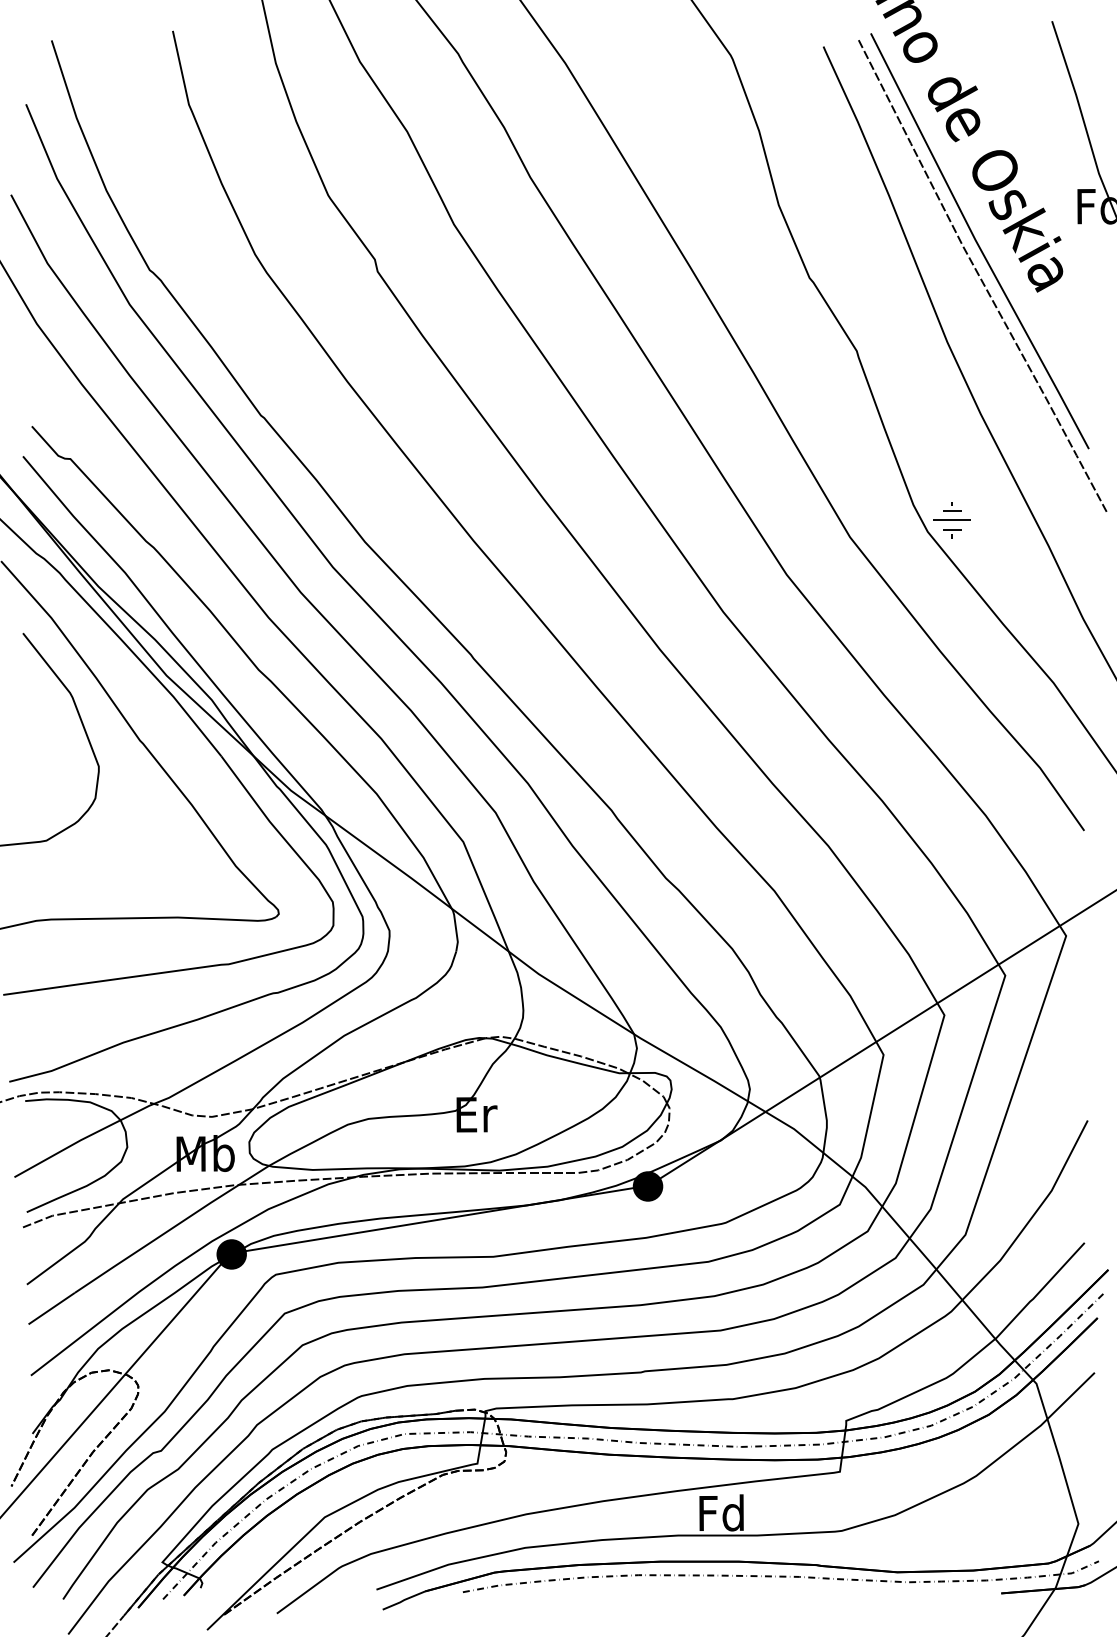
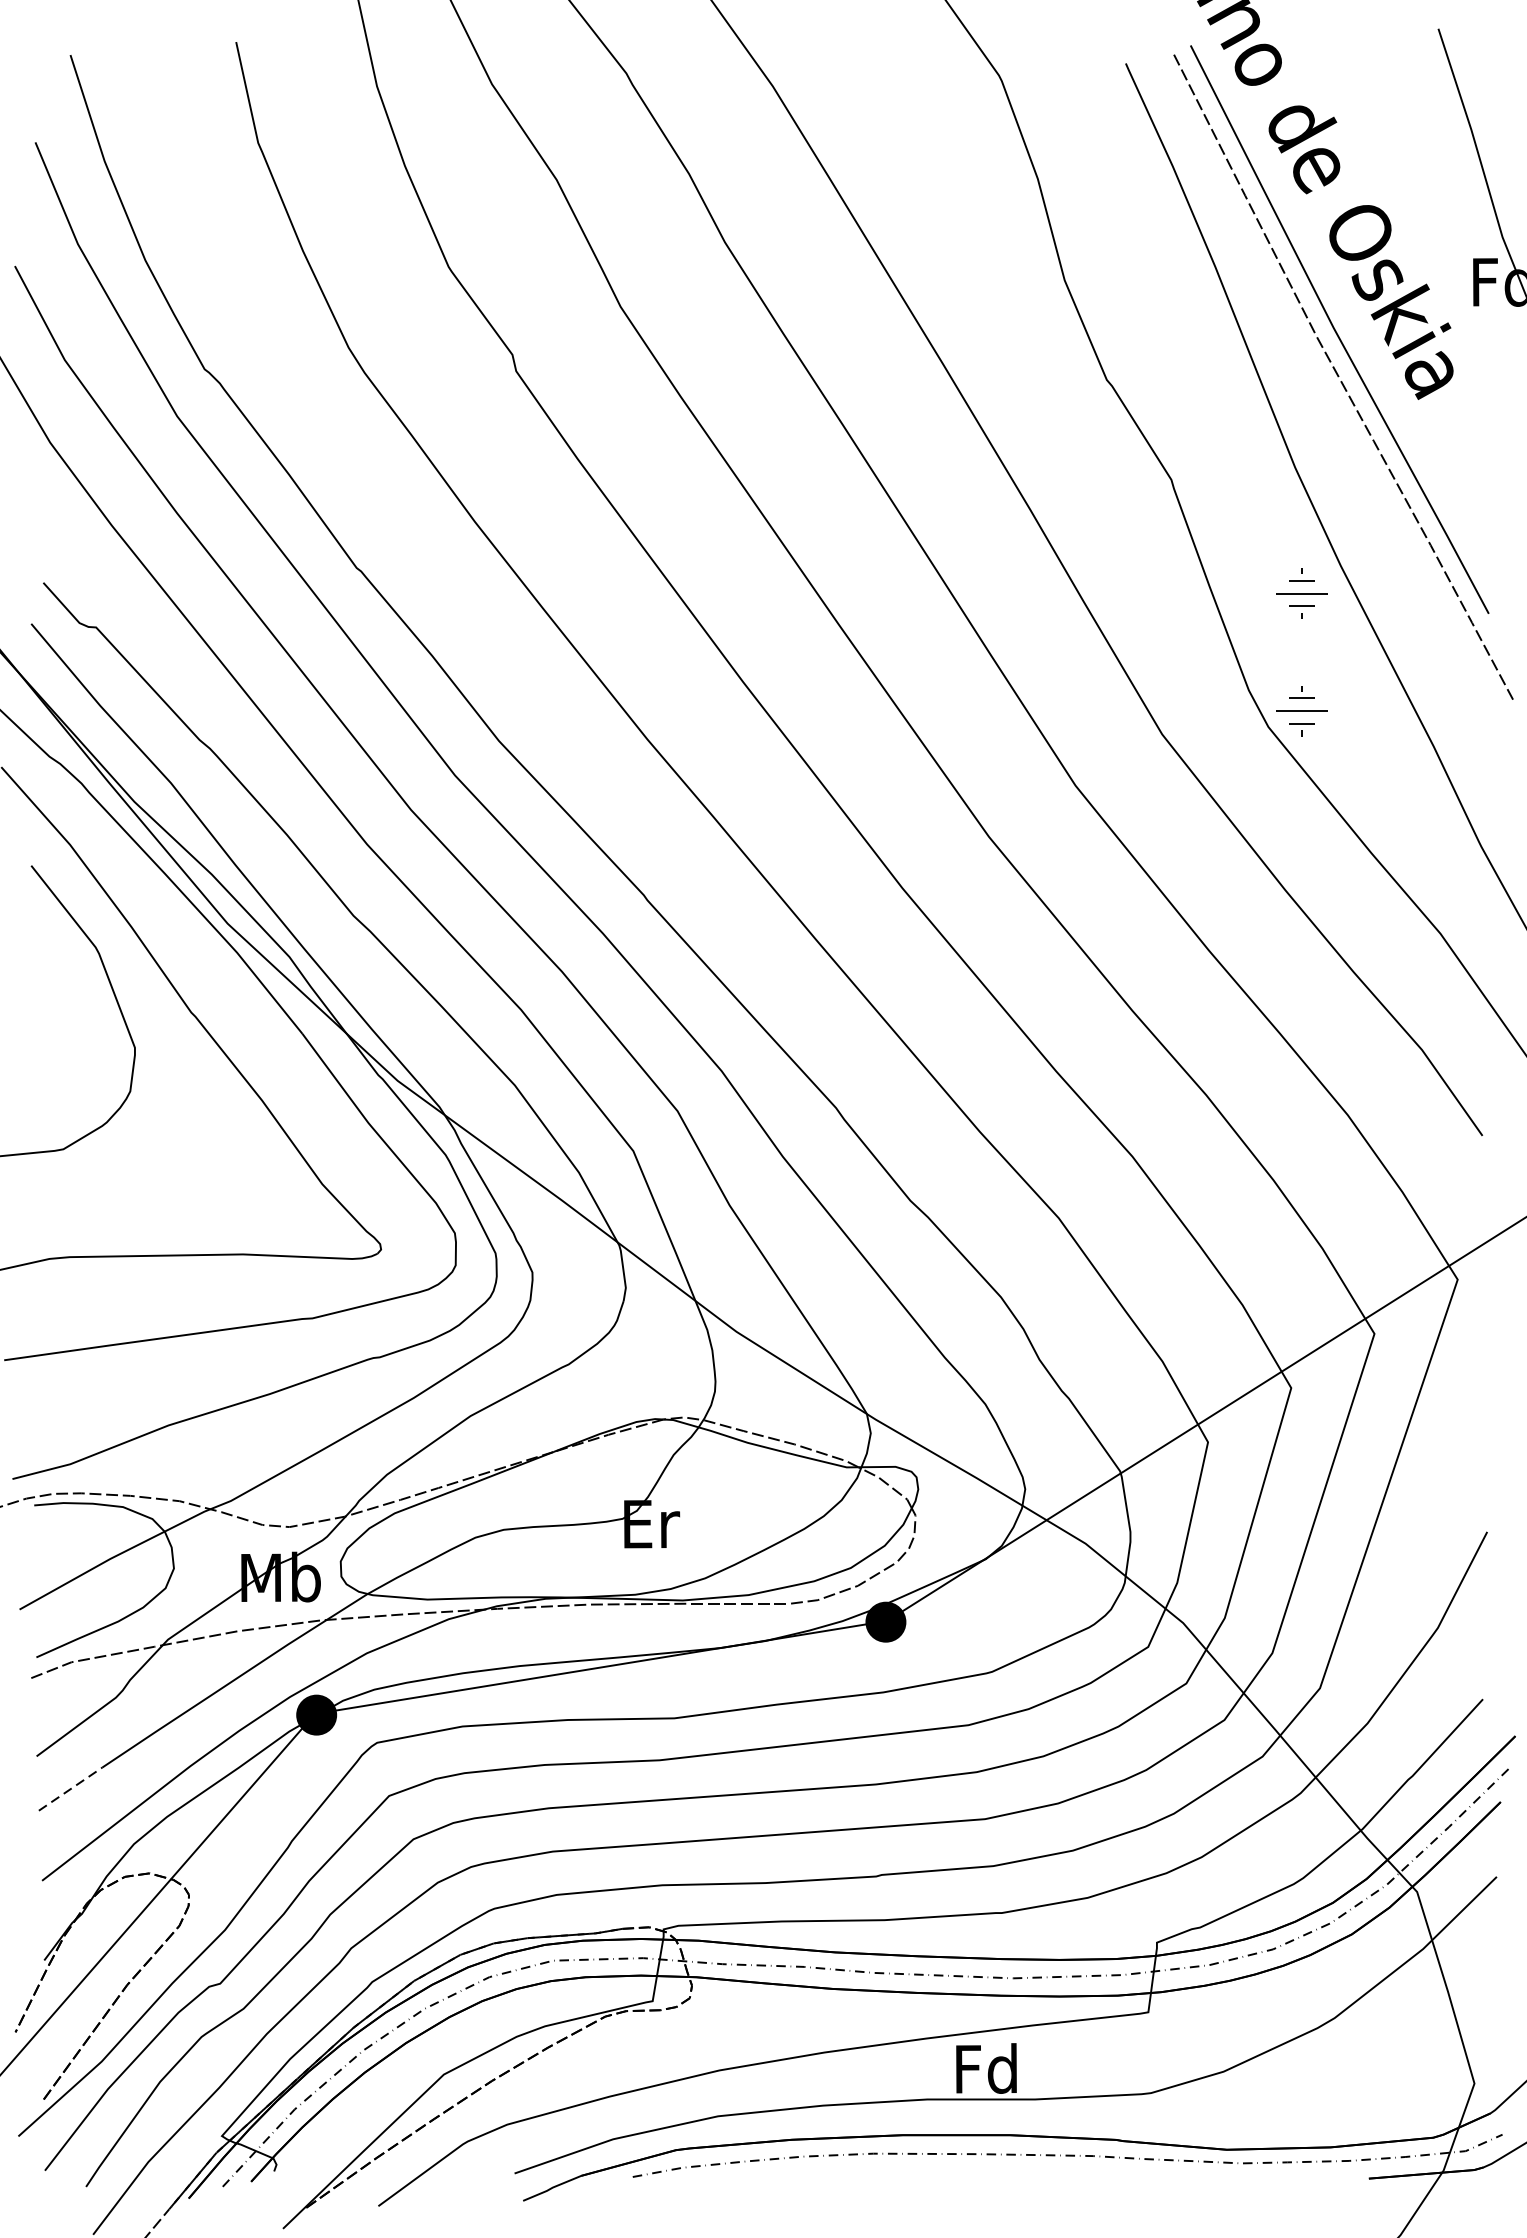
part: (951, 434) -> (1300, 593), added
line: (52, 1308) -> (71, 1789), solid -> dashed

